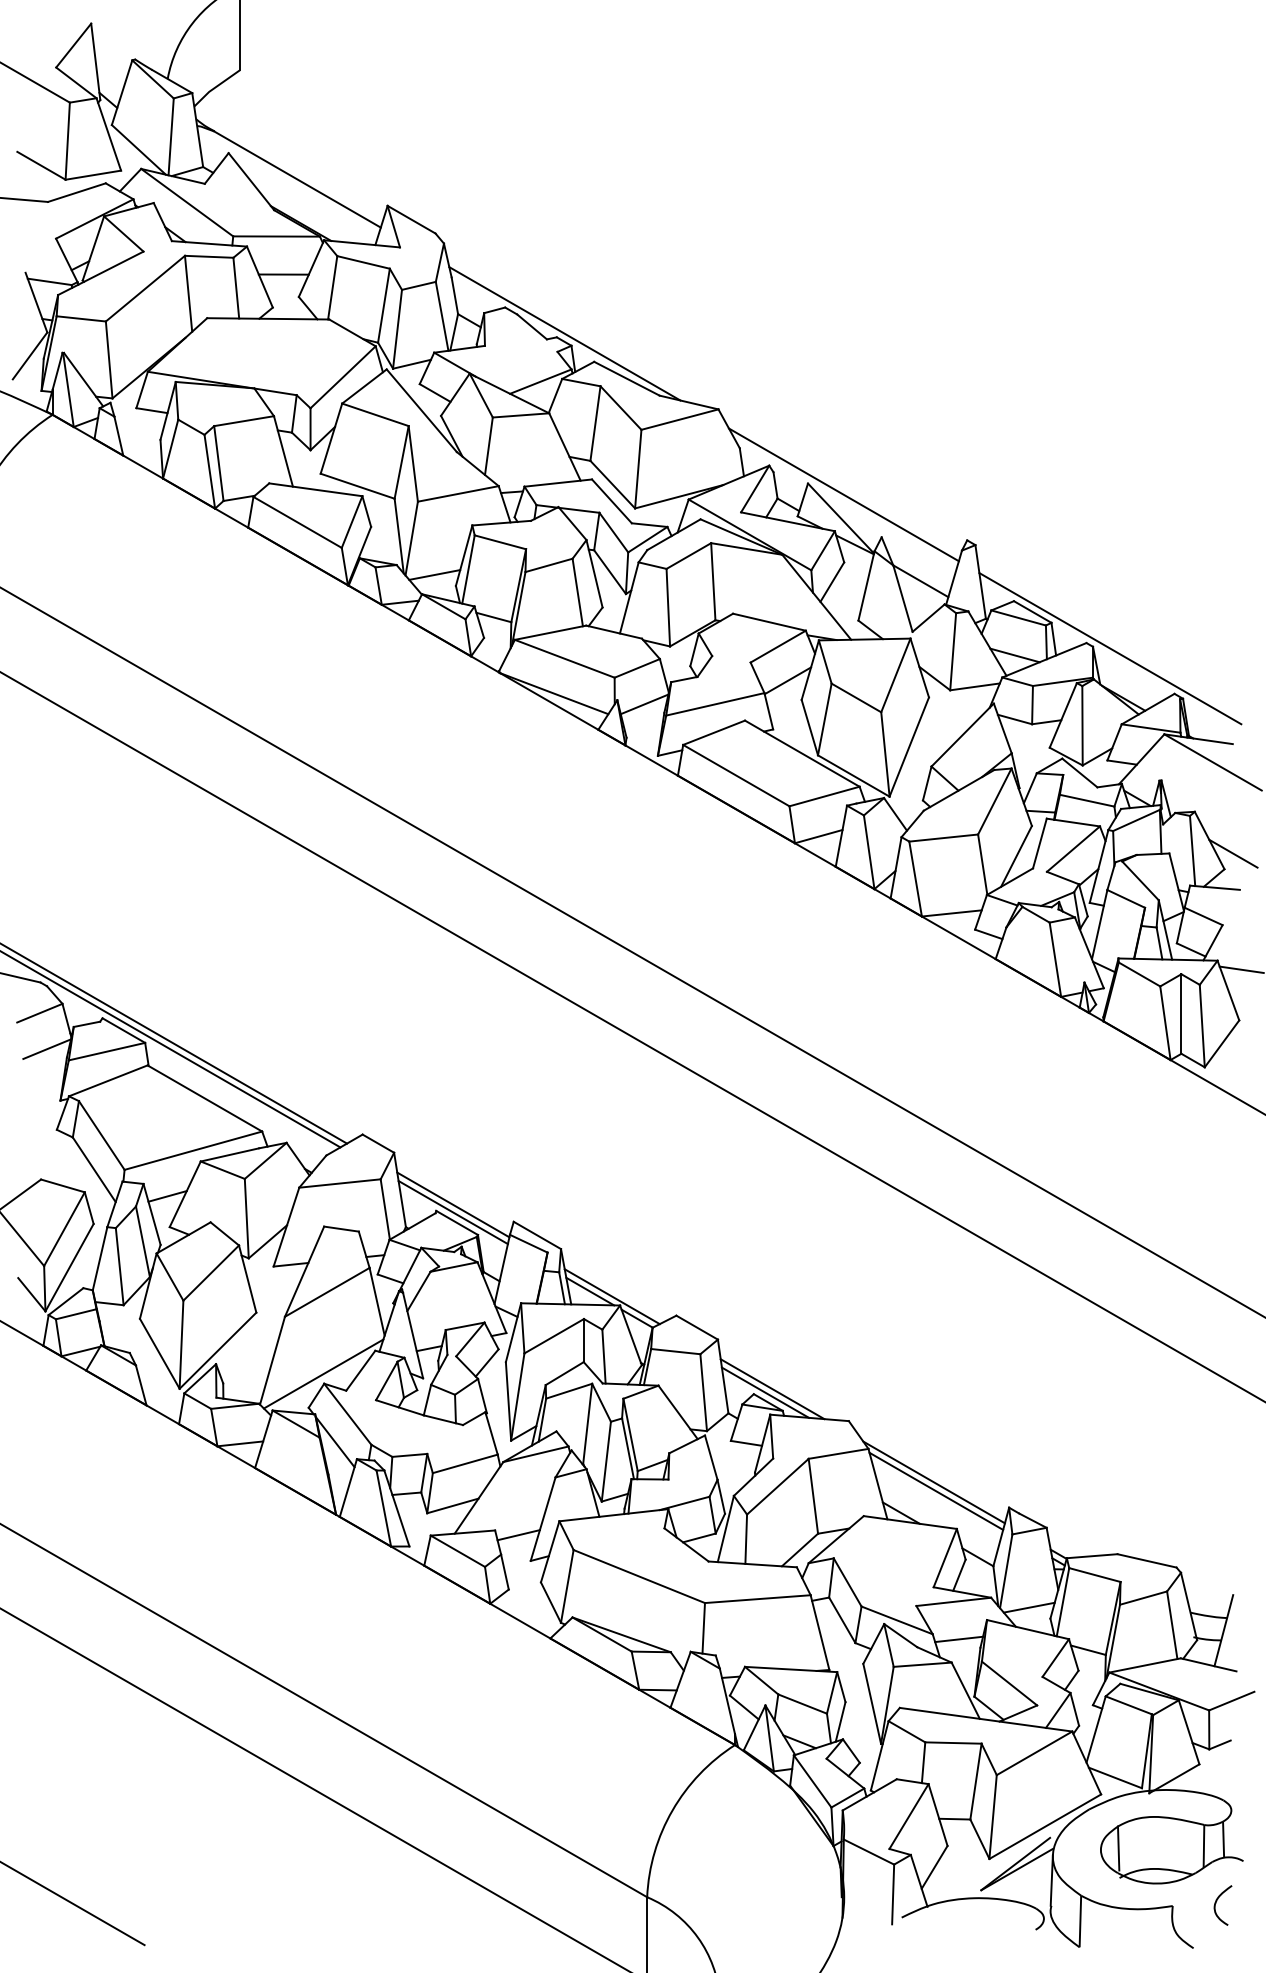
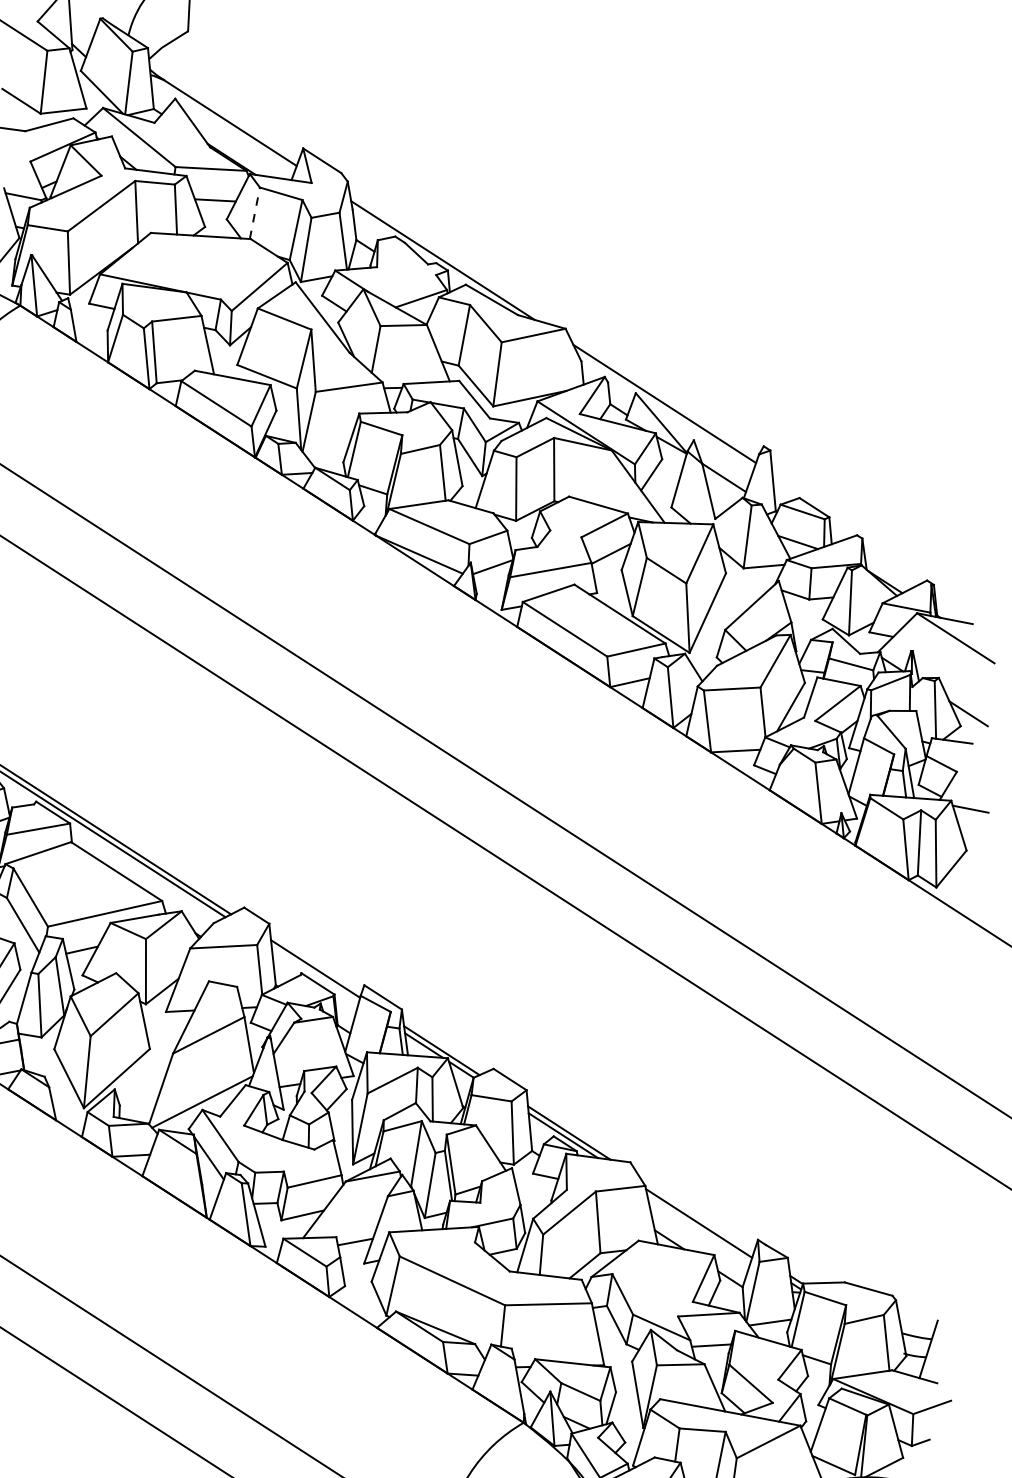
line: (332, 287) -> (254, 213), solid -> dashed
line: (434, 574) -> (326, 452), removed
line: (1110, 648) -> (876, 540), removed
line: (452, 1212) -> (314, 975), removed
line: (933, 1482) -> (697, 1216), removed

